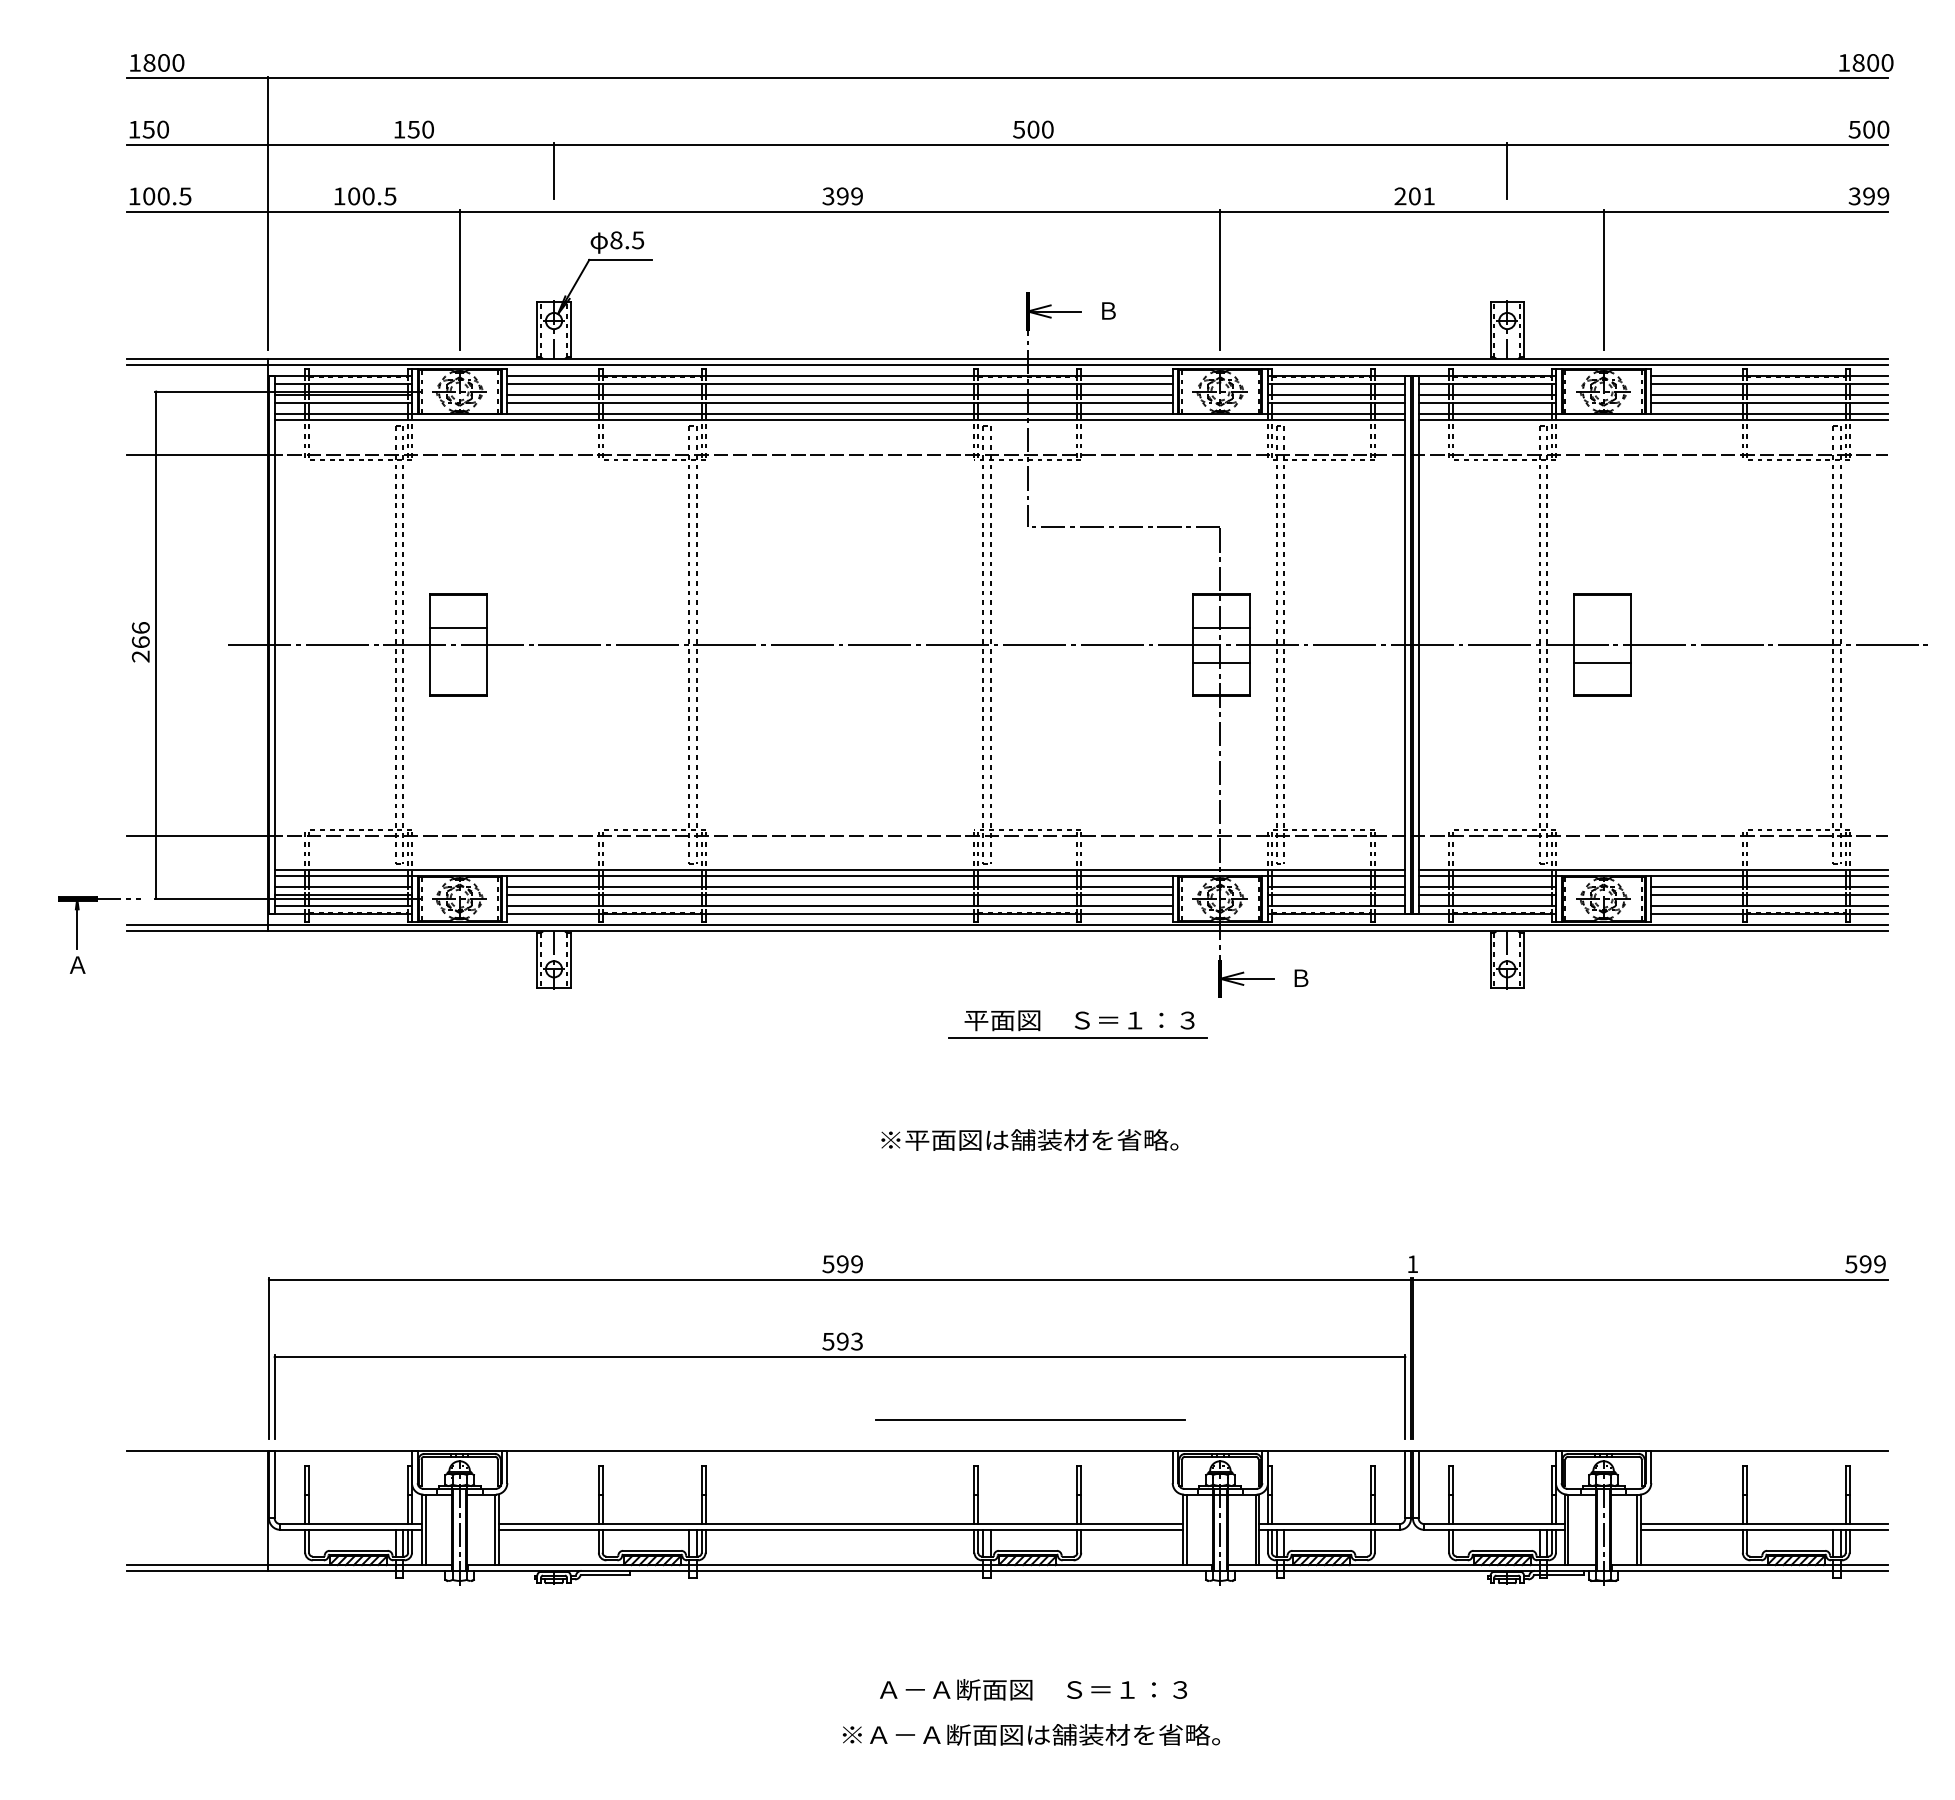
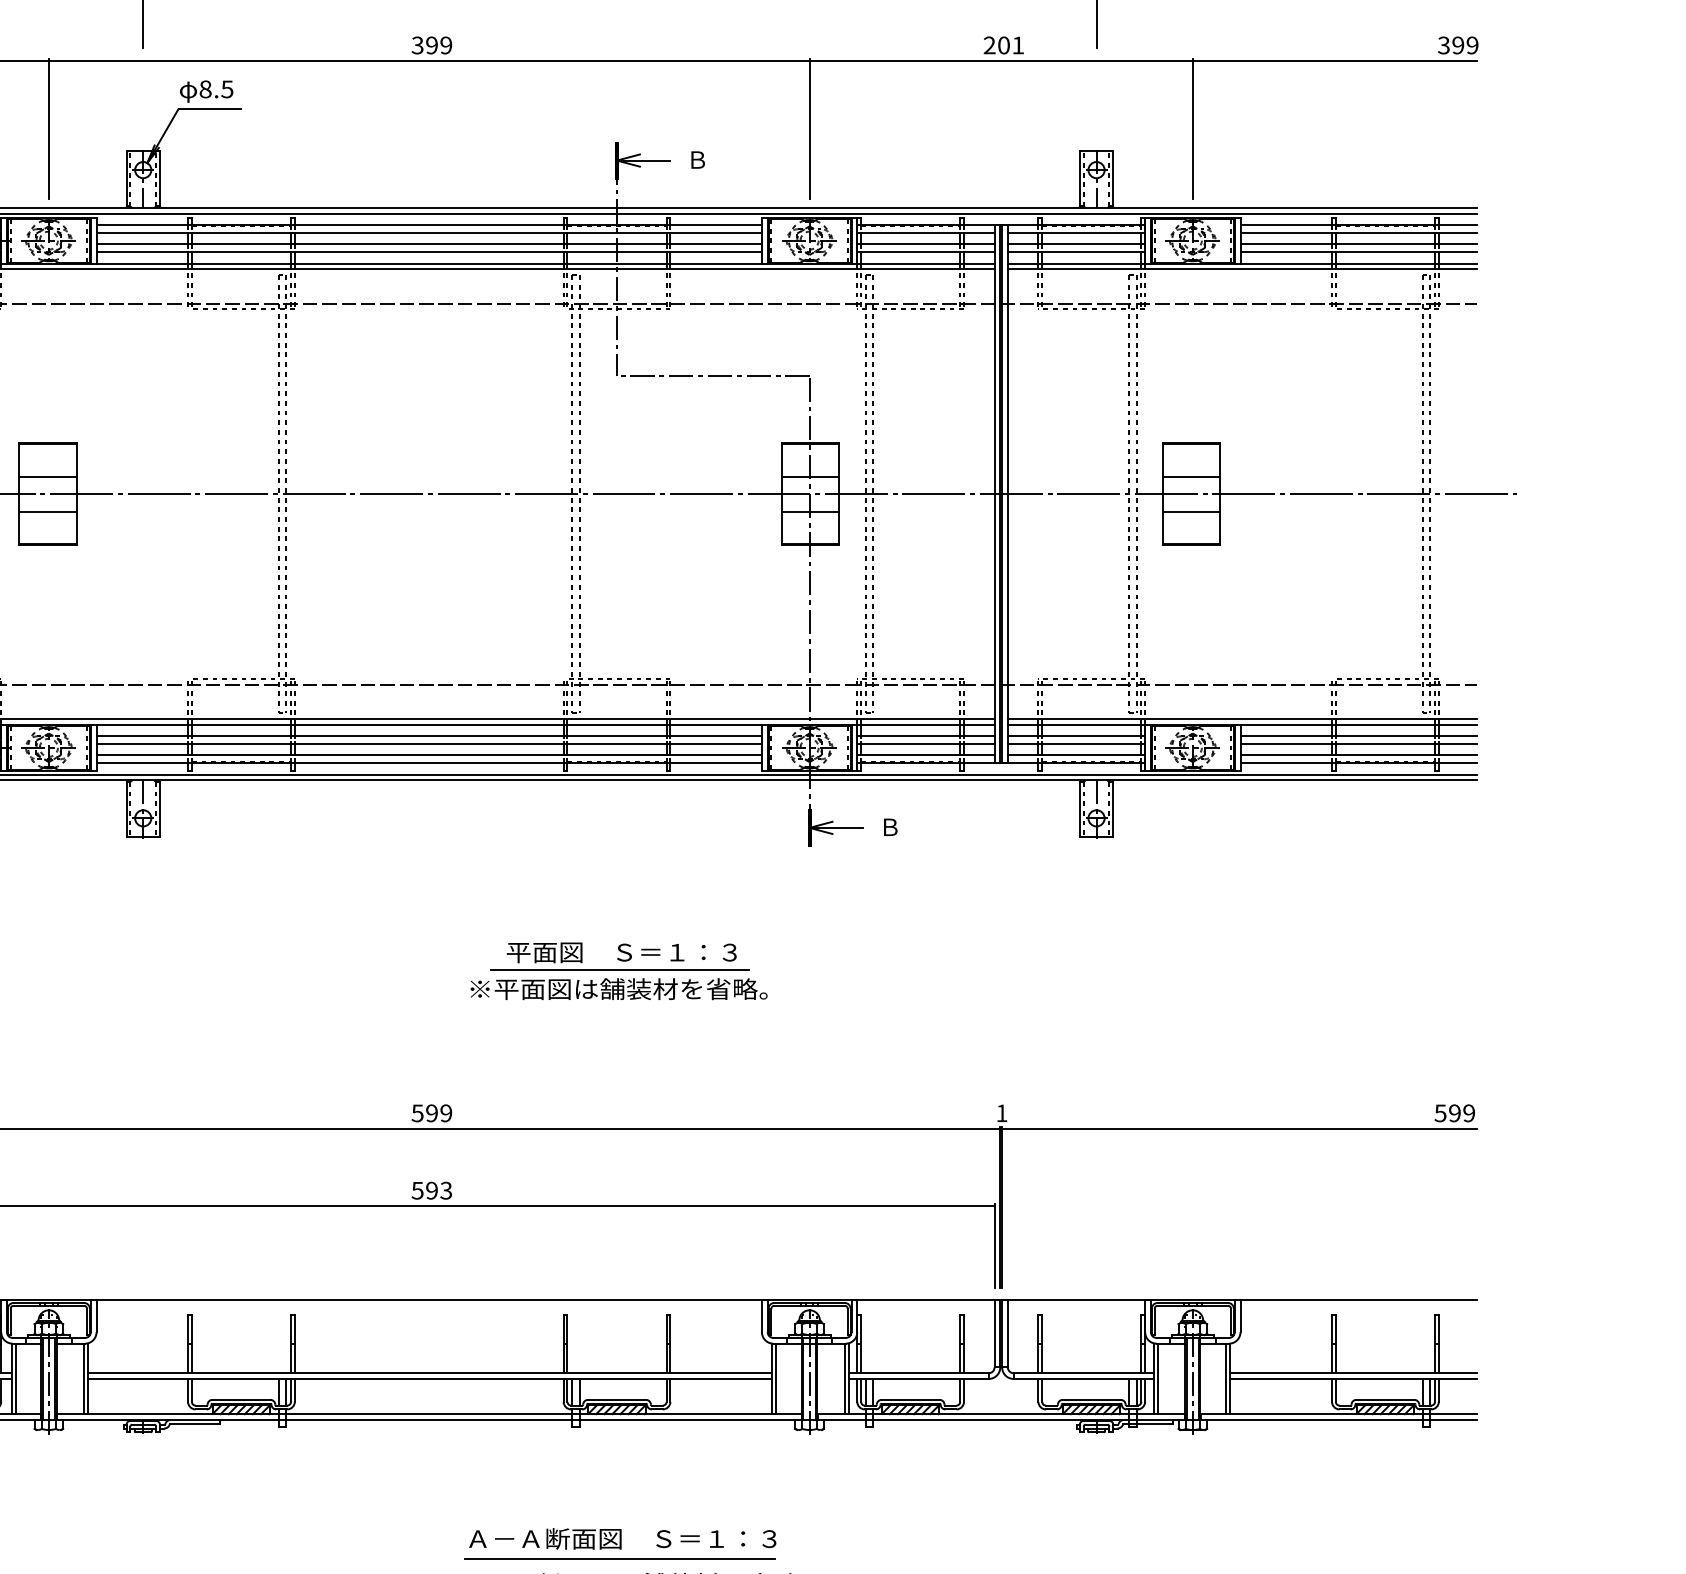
line: (1602, 627) -> (1191, 476), added
line: (458, 662) -> (47, 511), added
part: (1077, 1024) -> (619, 956), moved
line: (1030, 1419) -> (619, 1558), moved

